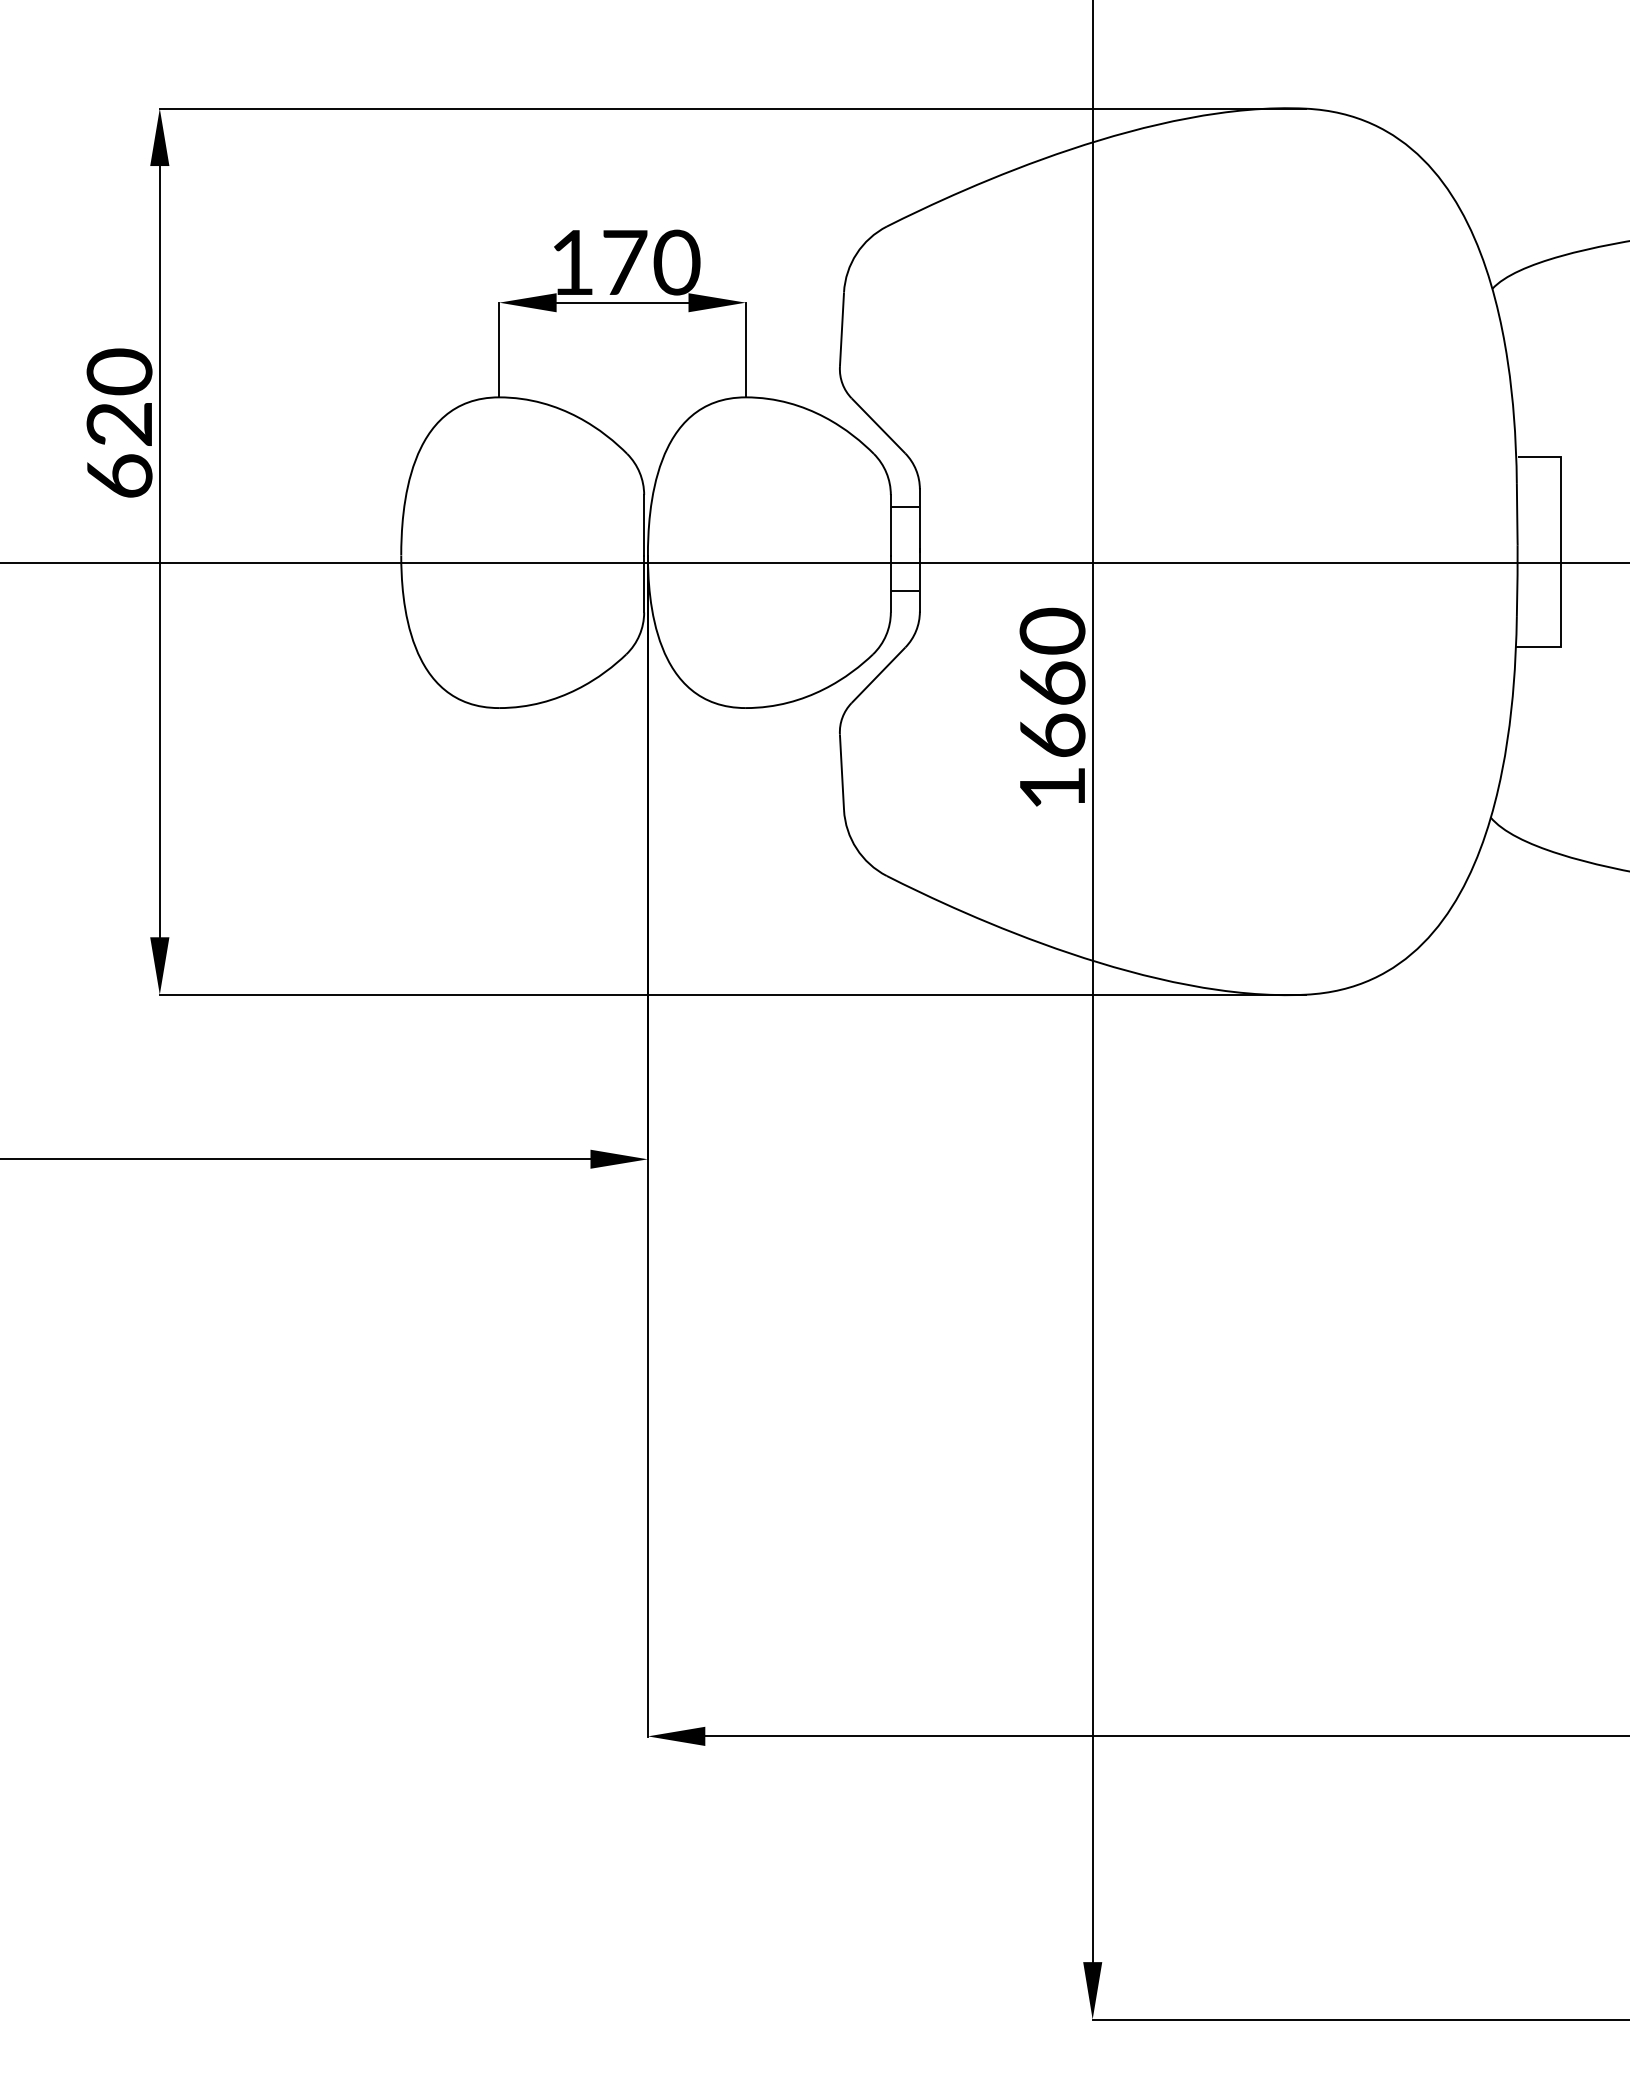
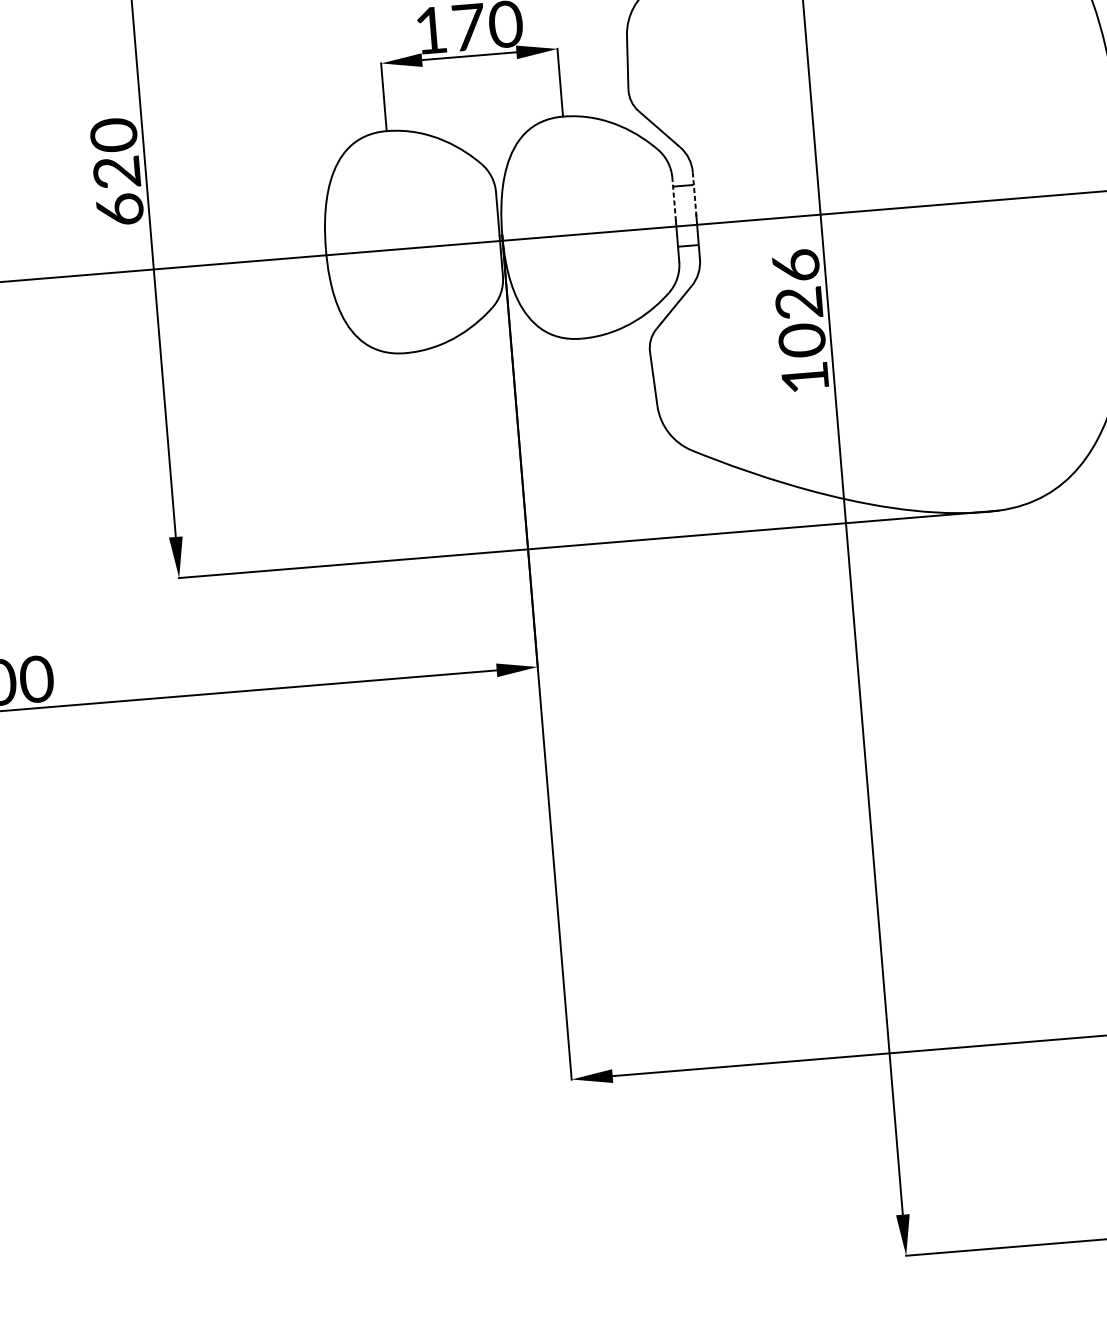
line: (919, 519) -> (694, 193), solid -> dashed
line: (890, 524) -> (673, 199), solid -> dashed
text: (1052, 683) -> (798, 303), 1660 -> 1026

